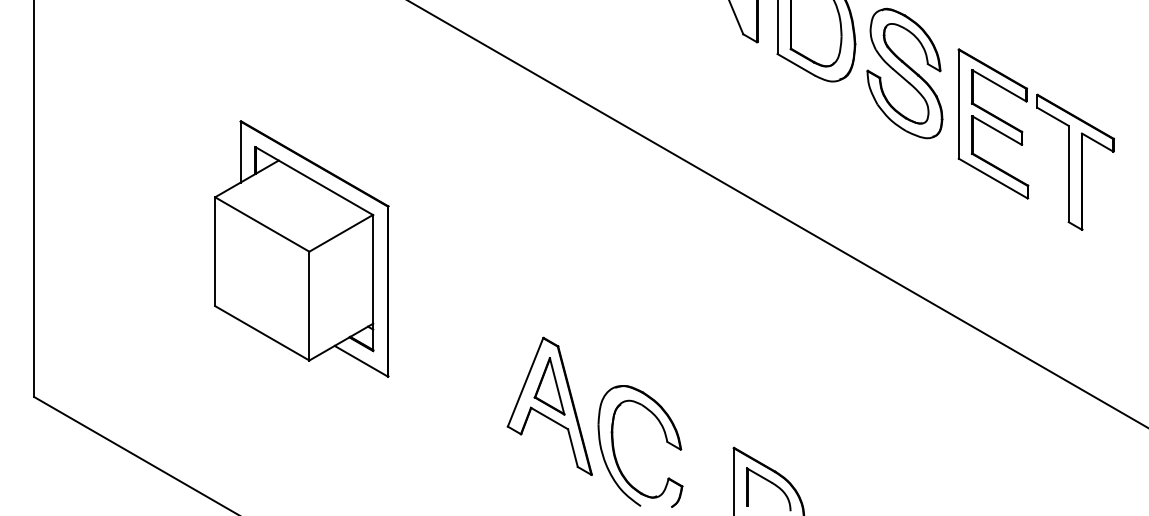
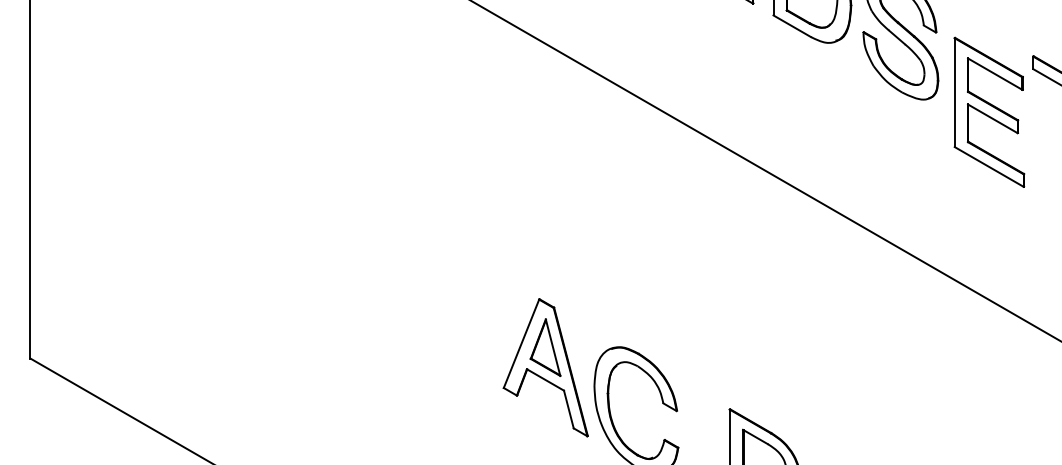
part: (993, 123) -> (989, 111), moved
part: (301, 248) -> (297, 209), removed

